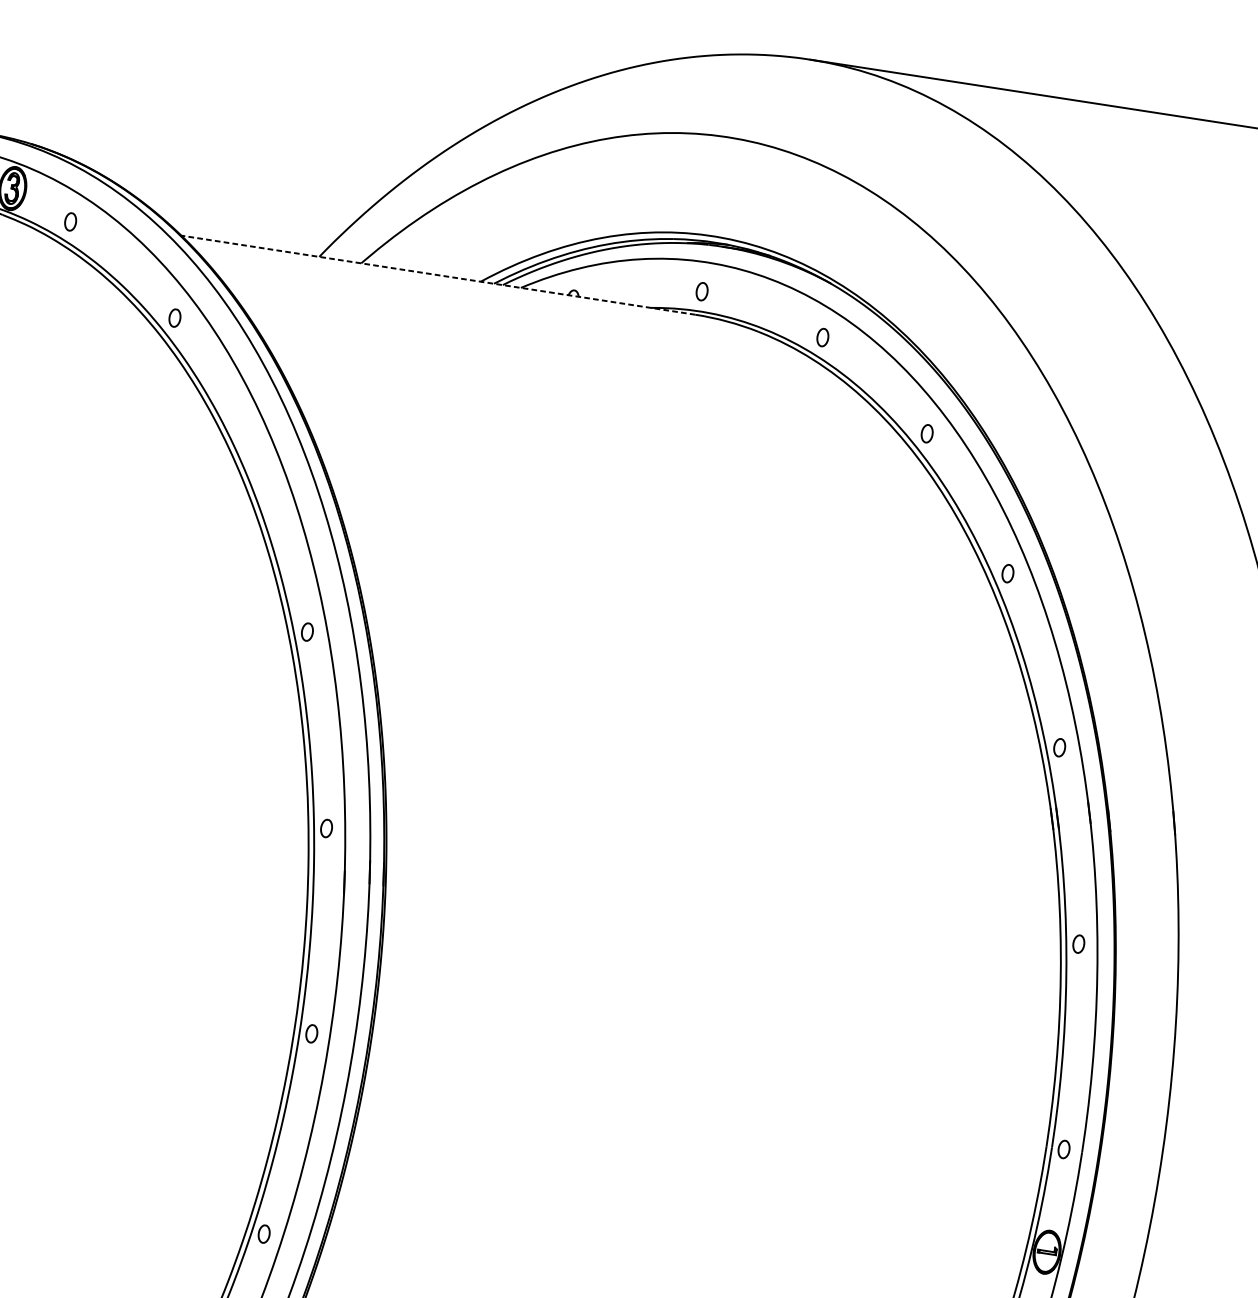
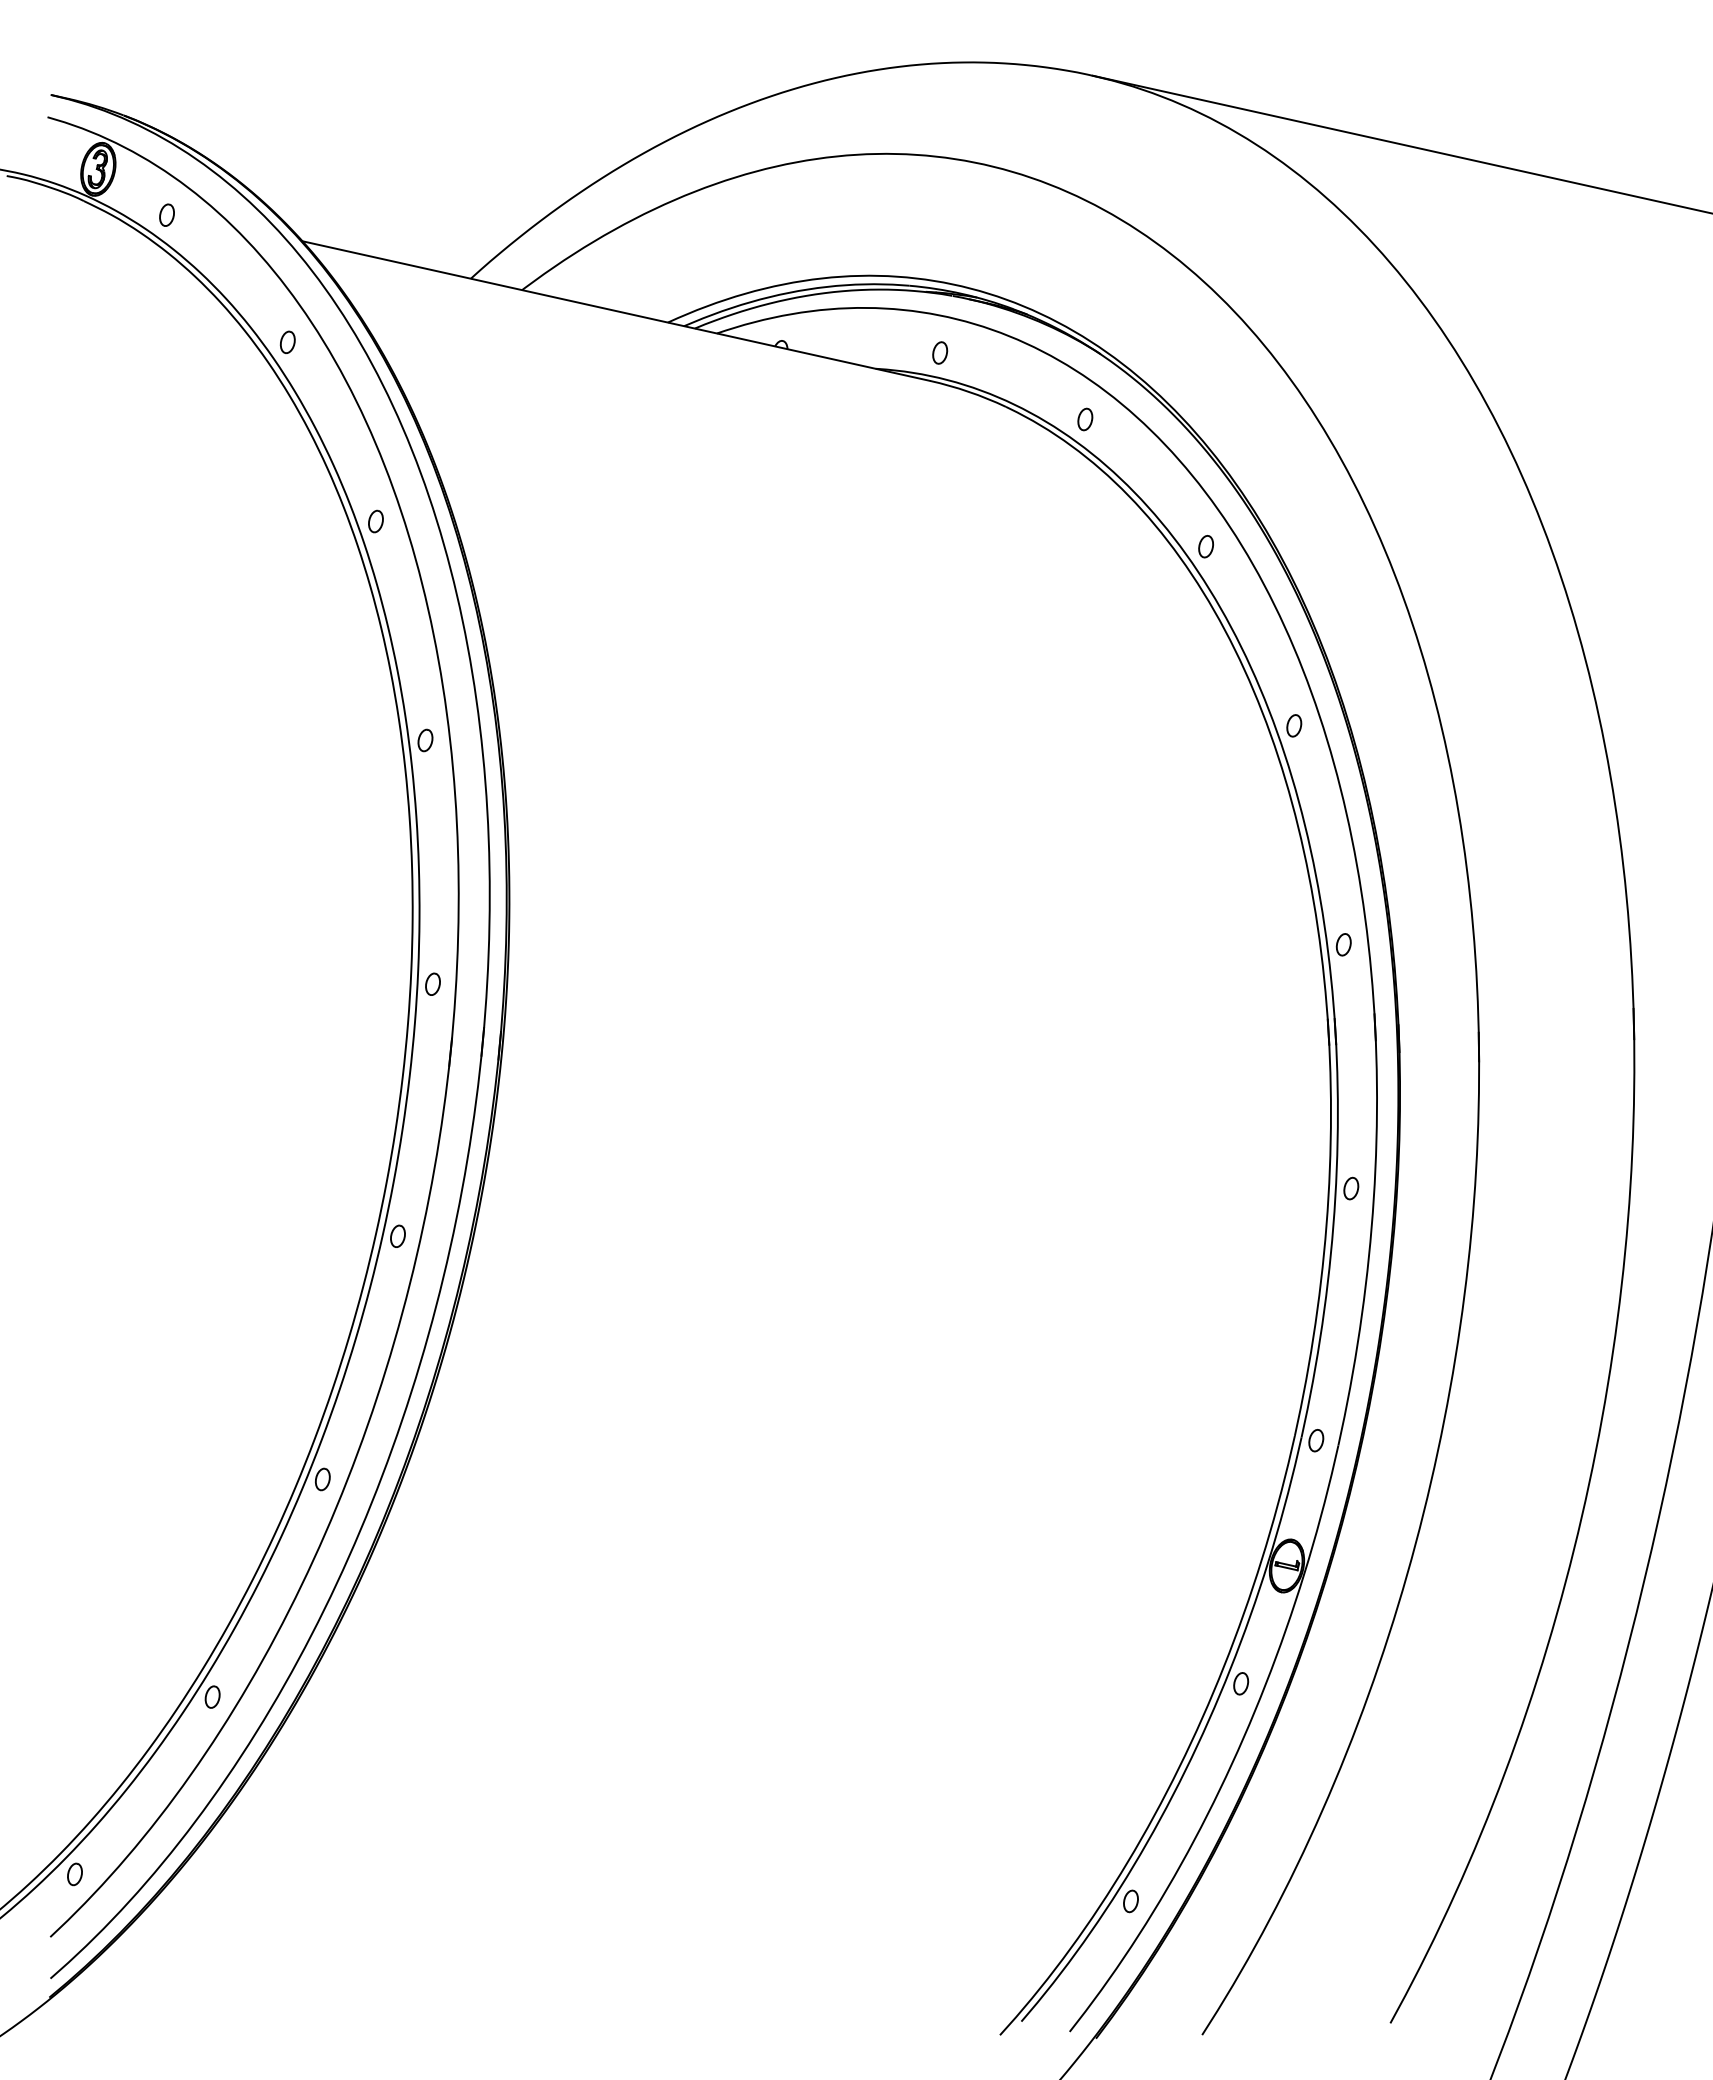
line: (437, 274) -> (615, 310), dashed -> solid
part: (255, 457) -> (375, 521), added

